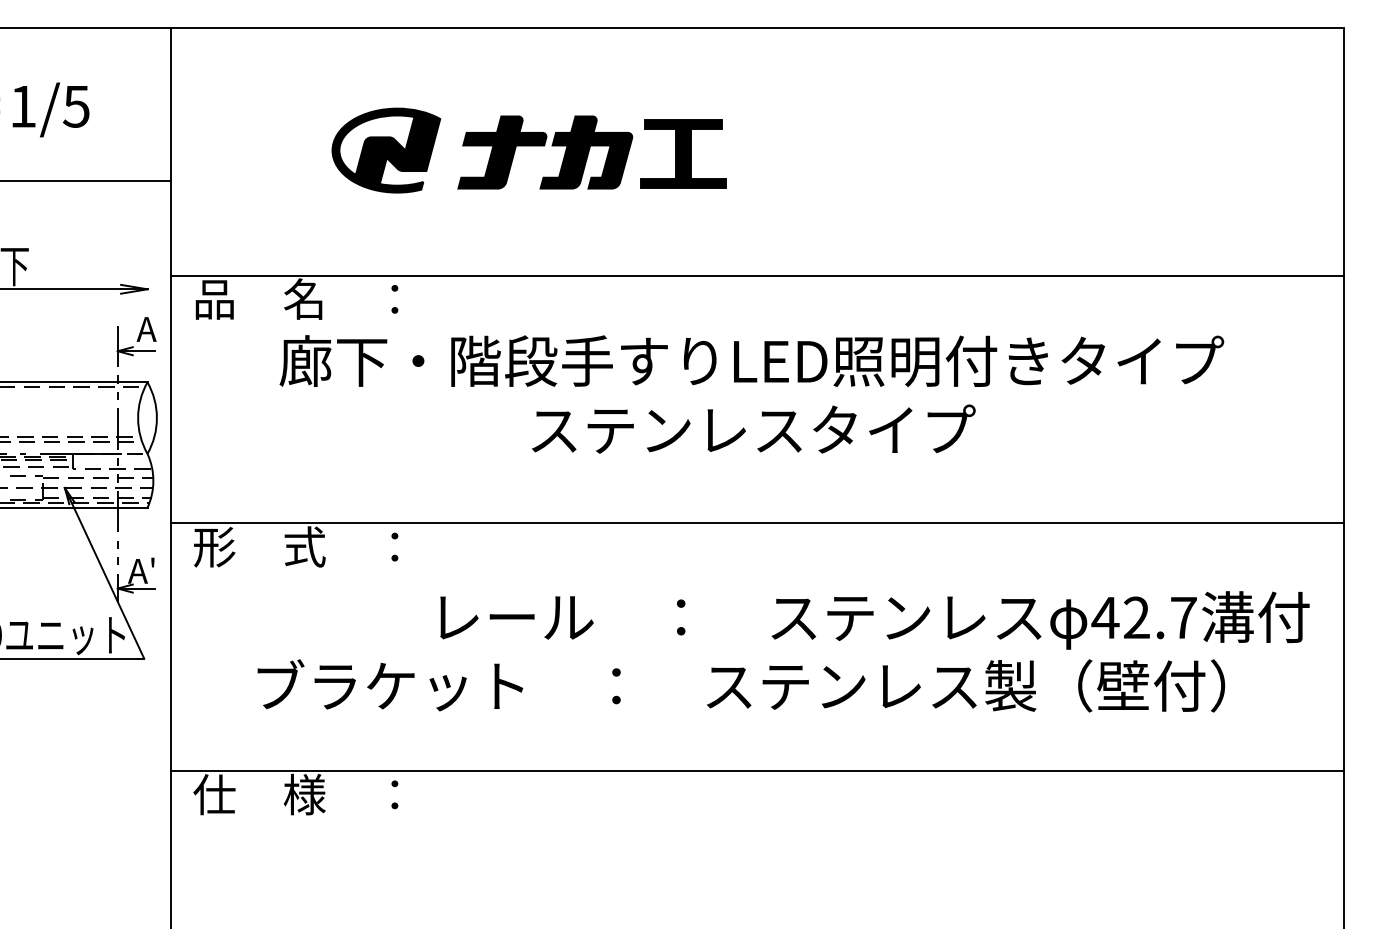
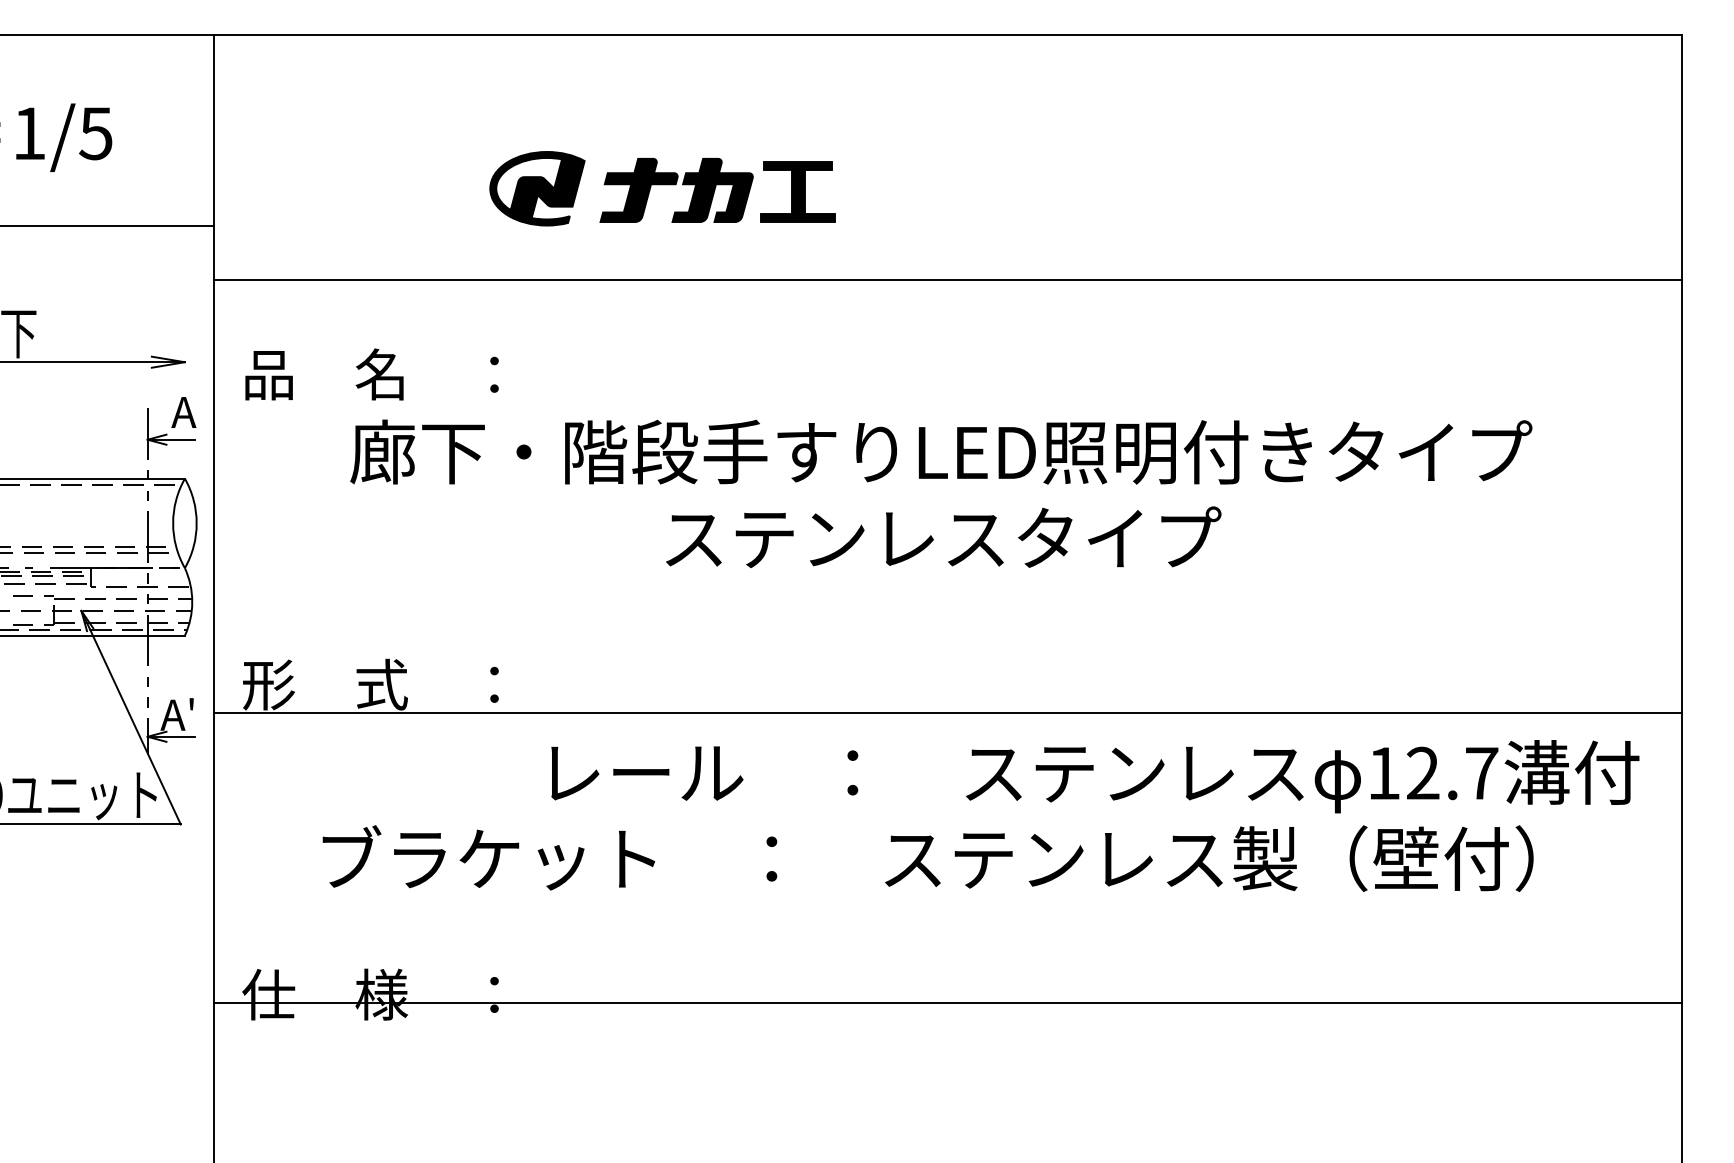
part: (529, 150) -> (662, 188), size x0.7
line: (756, 275) -> (947, 279), moved
line: (756, 523) -> (947, 713), moved
text: (1105, 617) -> (1383, 773), 42.7 -> 12.7
line: (756, 771) -> (947, 1003), moved

